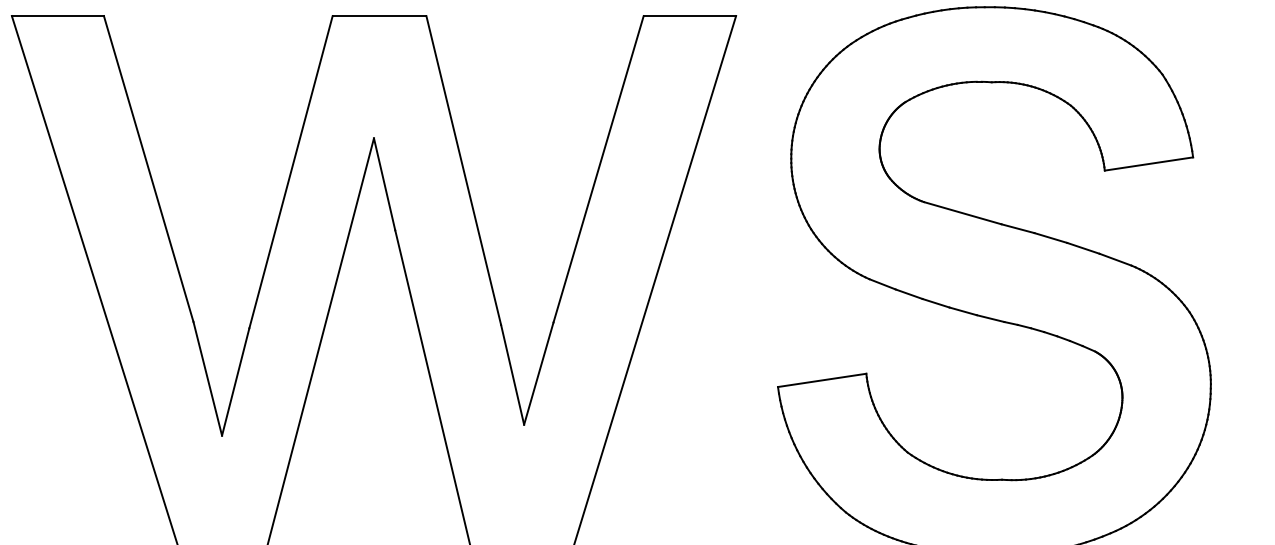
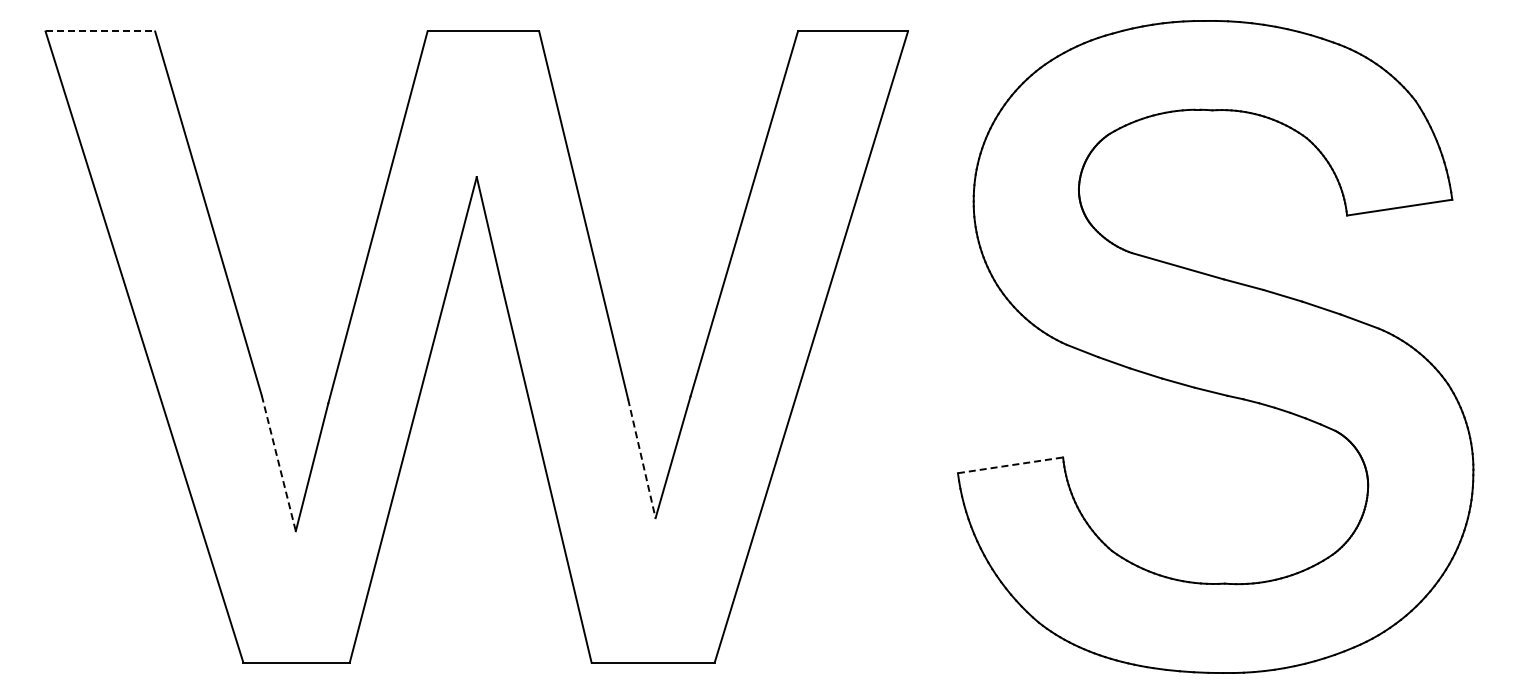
line: (58, 16) -> (100, 31), solid -> dashed
line: (512, 375) -> (641, 459), solid -> dashed
line: (207, 378) -> (278, 463), solid -> dashed
line: (822, 380) -> (1011, 465), solid -> dashed

